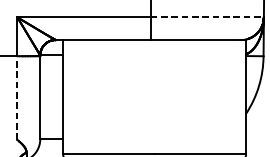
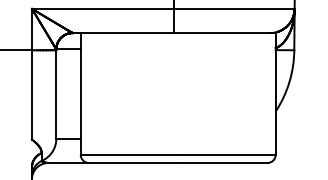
line: (207, 17) -> (234, 8), dashed -> solid
line: (17, 97) -> (32, 94), dashed -> solid

